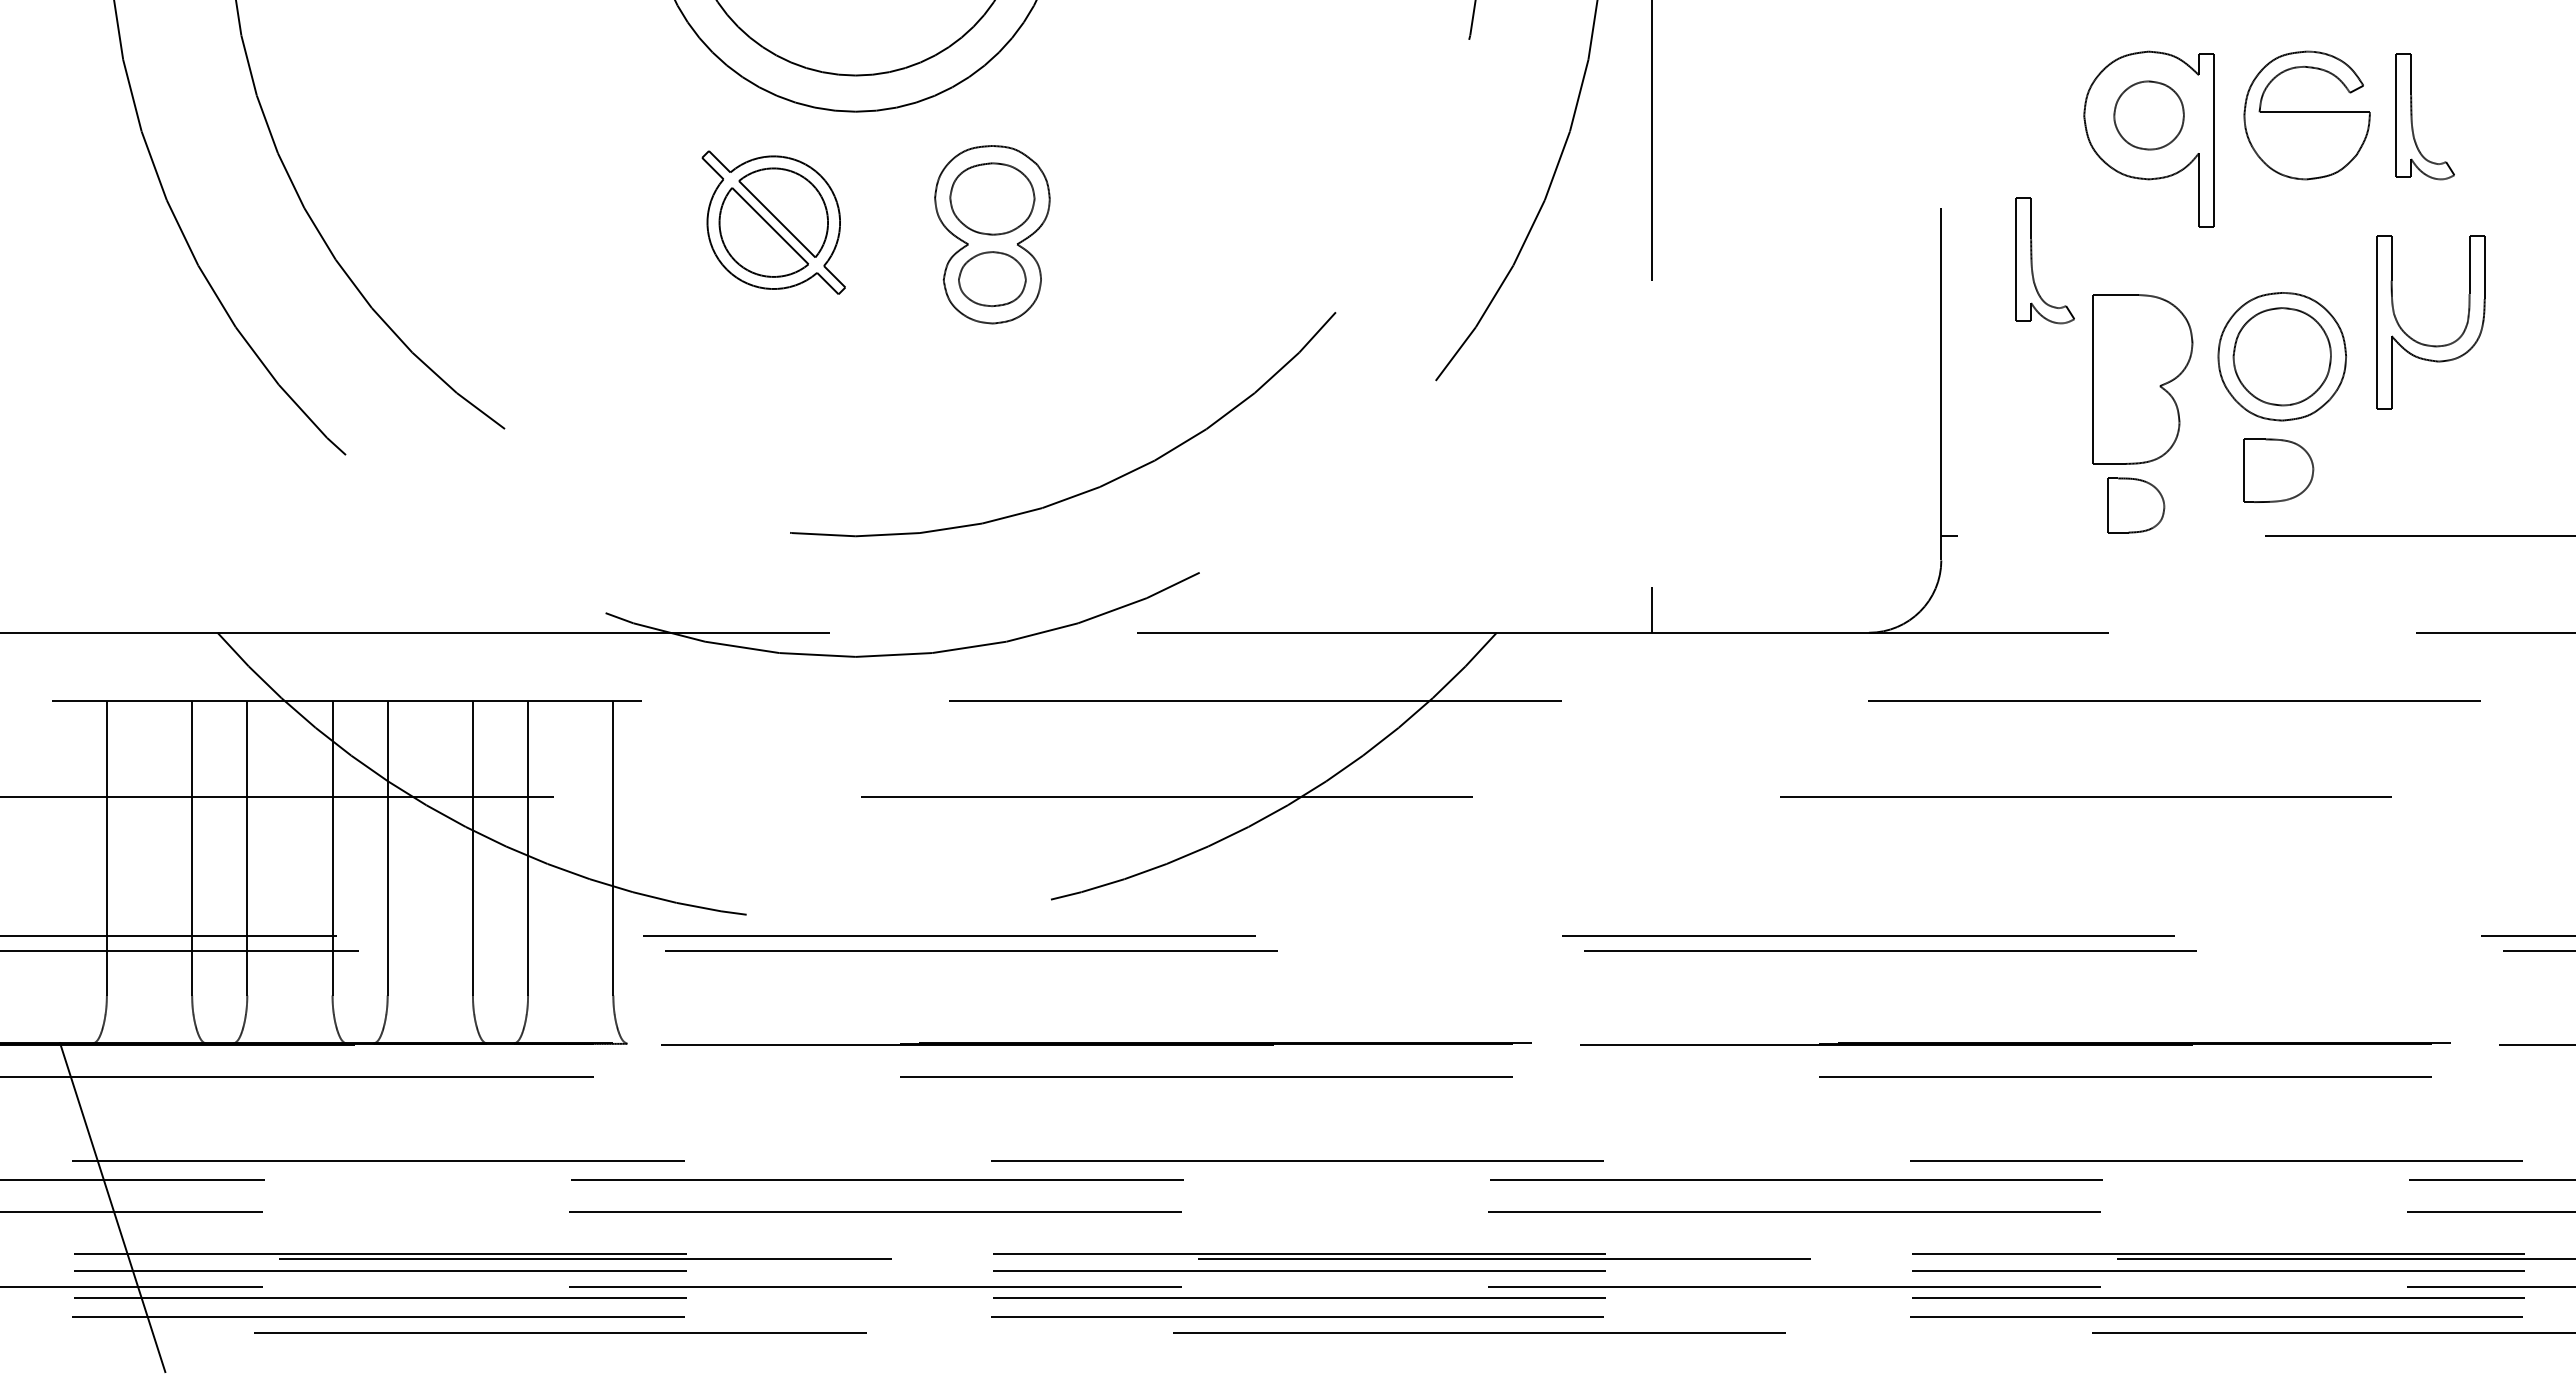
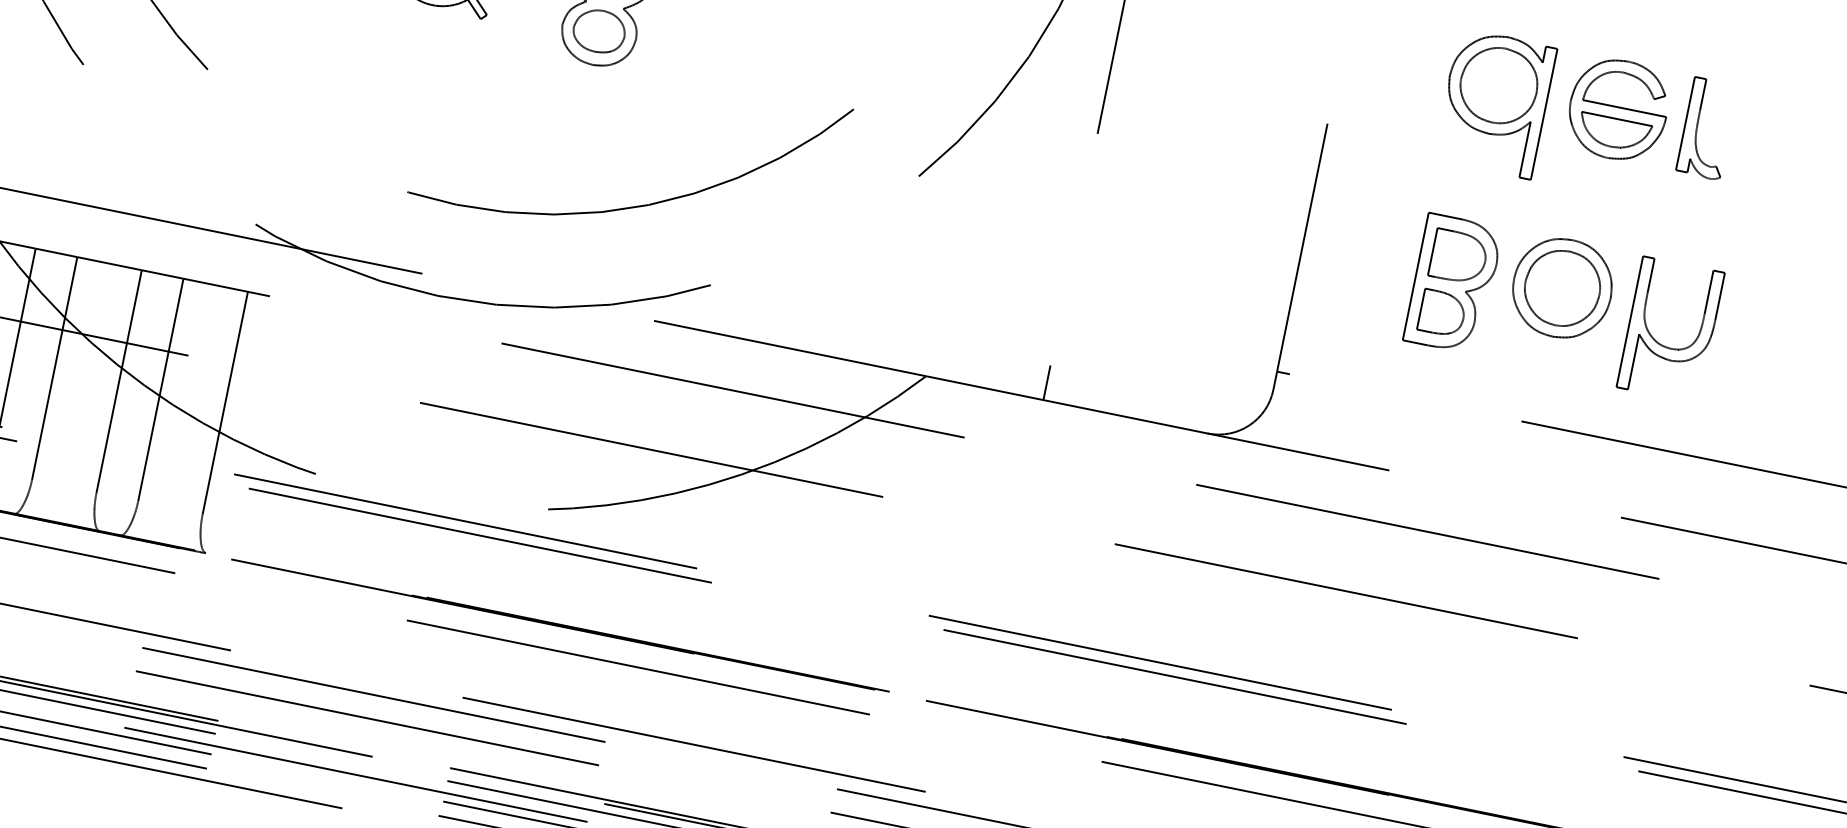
part: (2148, 115) -> (1498, 85), size x1.43
part: (2307, 145) -> (1613, 132), added
part: (2032, 260) -> (1388, 177), removed
part: (2424, 343) -> (1662, 344), moved
part: (2278, 470) -> (1458, 256), moved
part: (2136, 505) -> (1442, 313), moved

